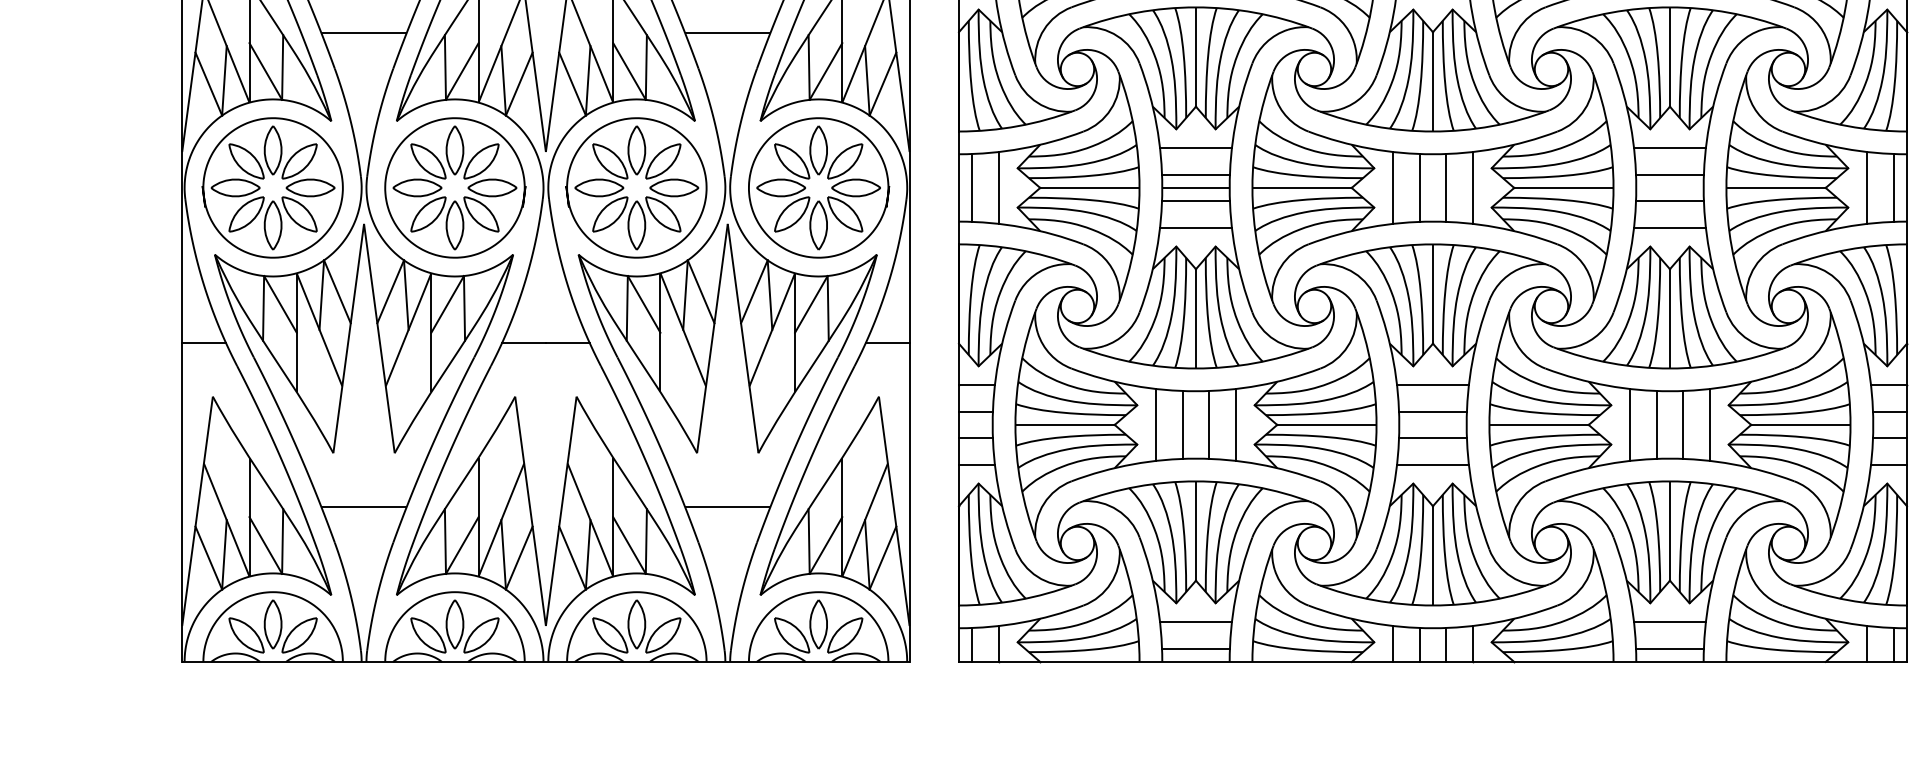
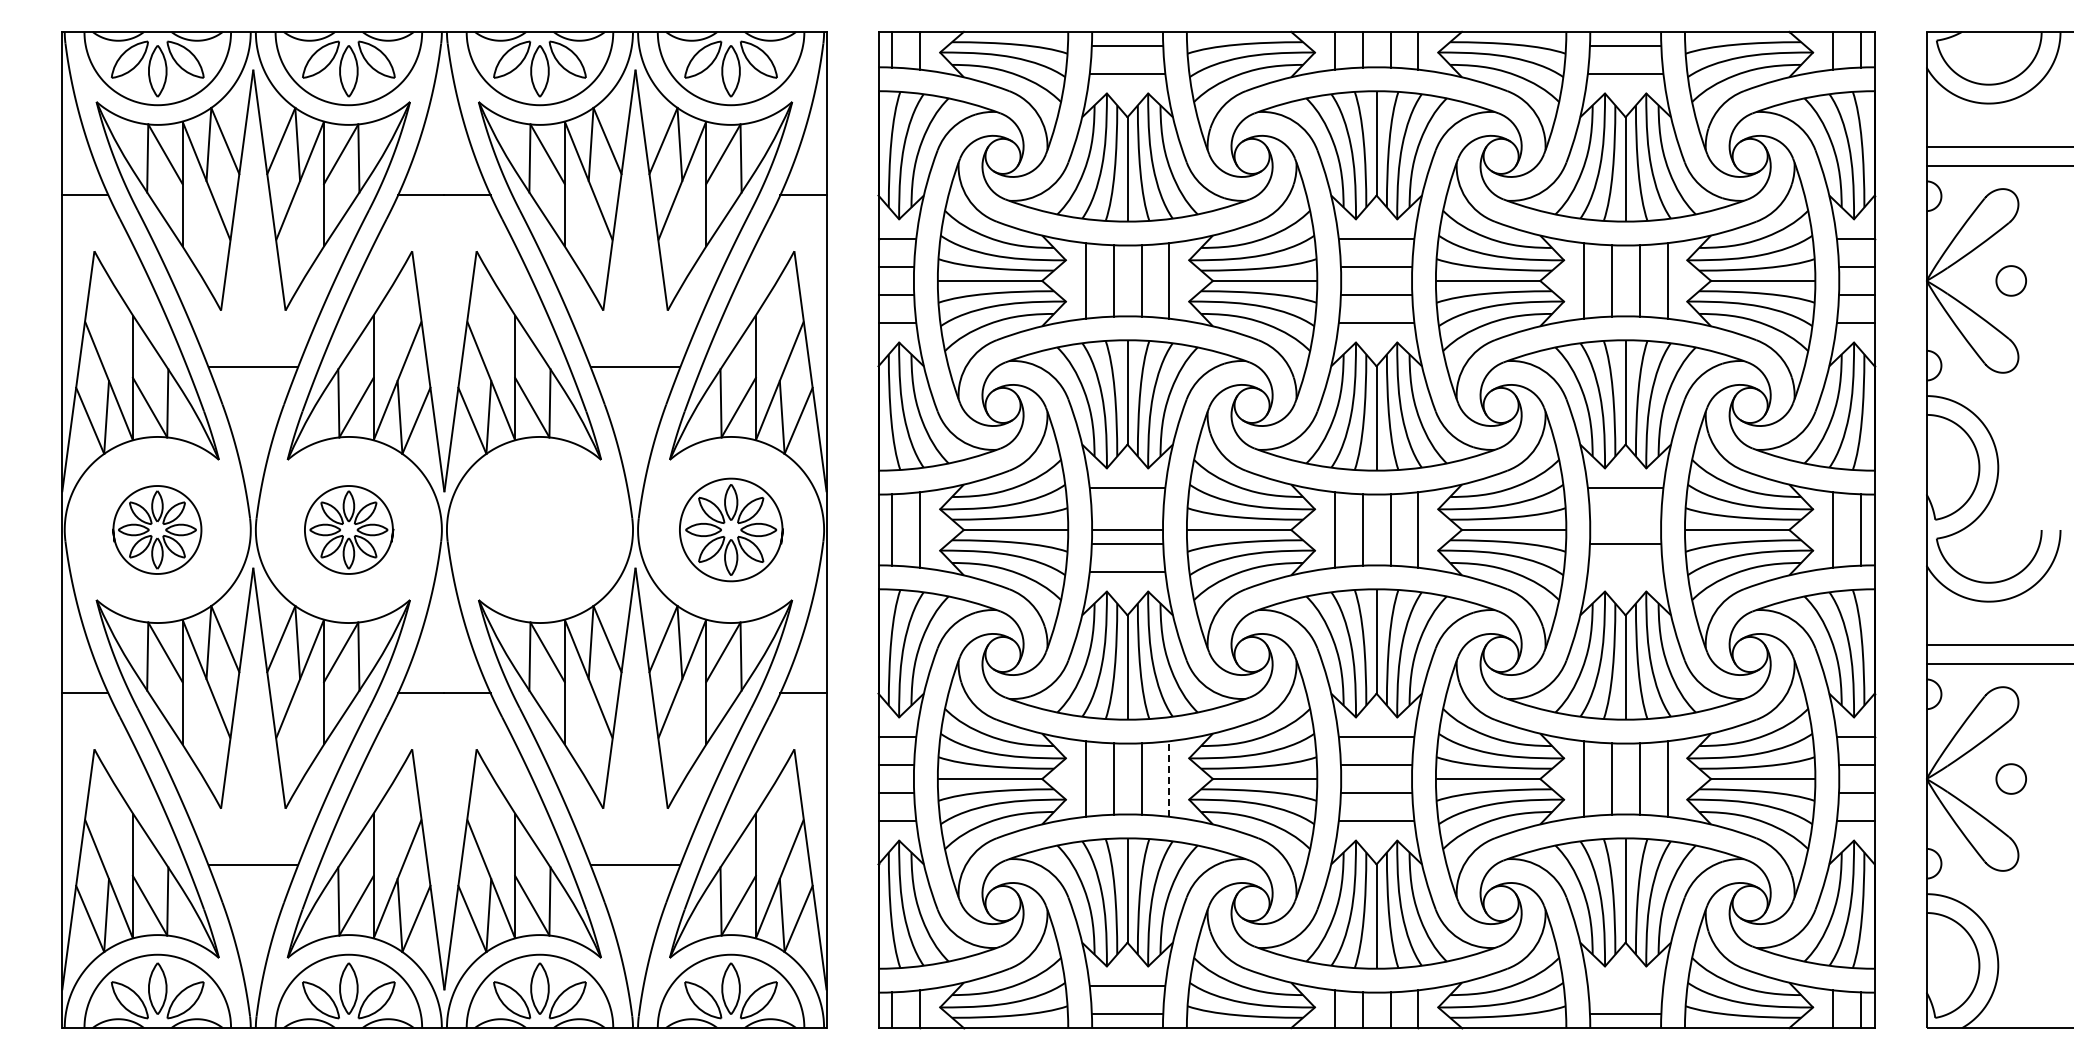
line: (1195, 175) -> (1127, 516), removed
line: (1669, 175) -> (1625, 516), removed
part: (271, 187) -> (156, 529), size x0.6
part: (454, 187) -> (348, 529), size x0.6
part: (636, 187) -> (539, 529), removed
part: (819, 187) -> (731, 529), size x0.7
line: (1669, 227) -> (1625, 571), removed
line: (1235, 425) -> (1169, 779), solid -> dashed
line: (1669, 622) -> (1625, 986), removed

